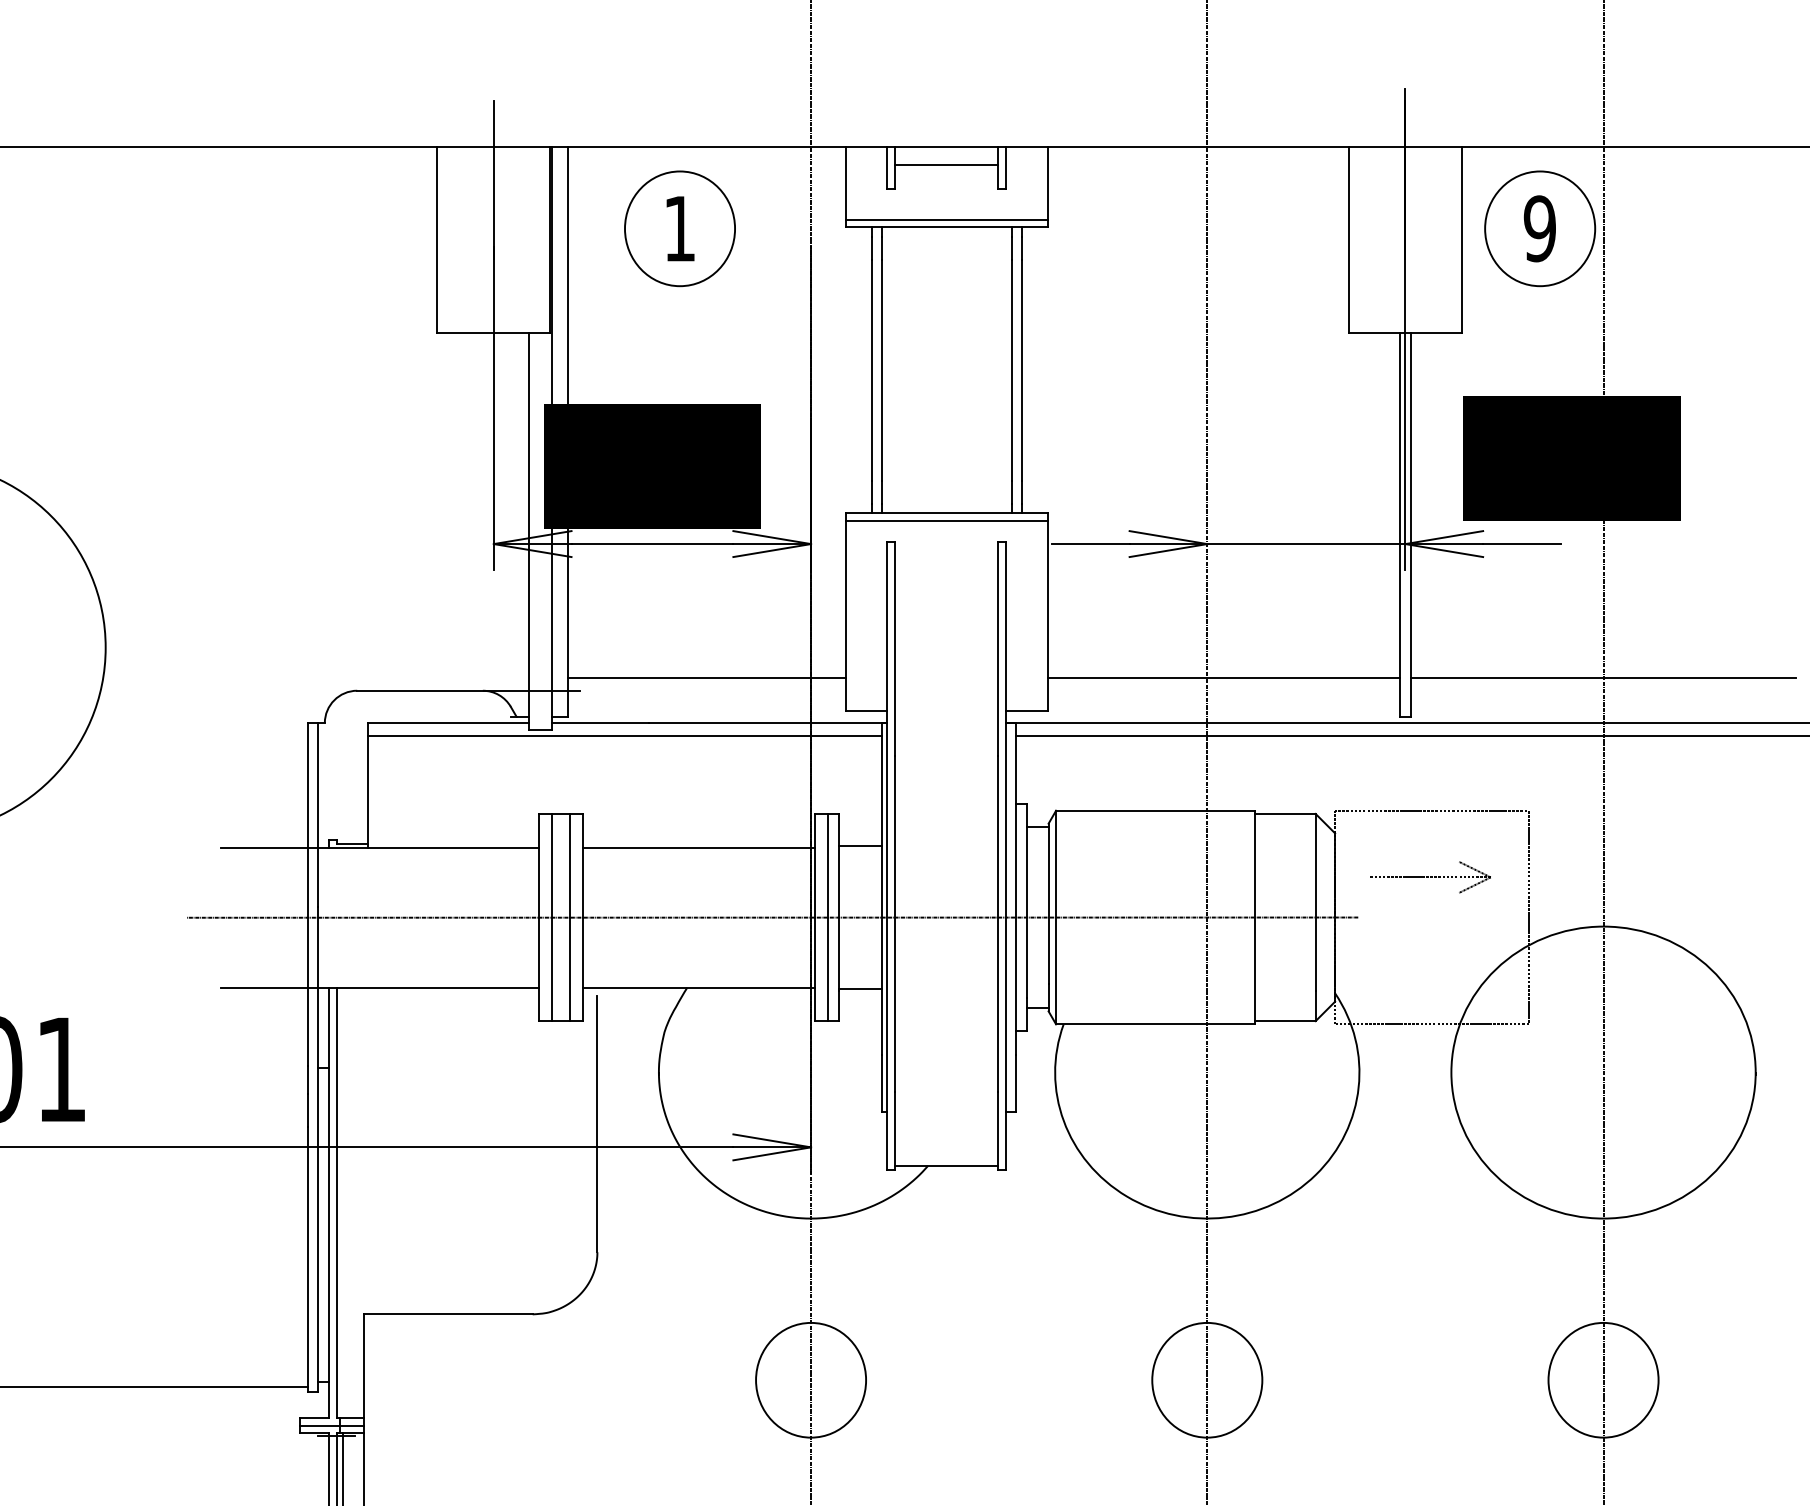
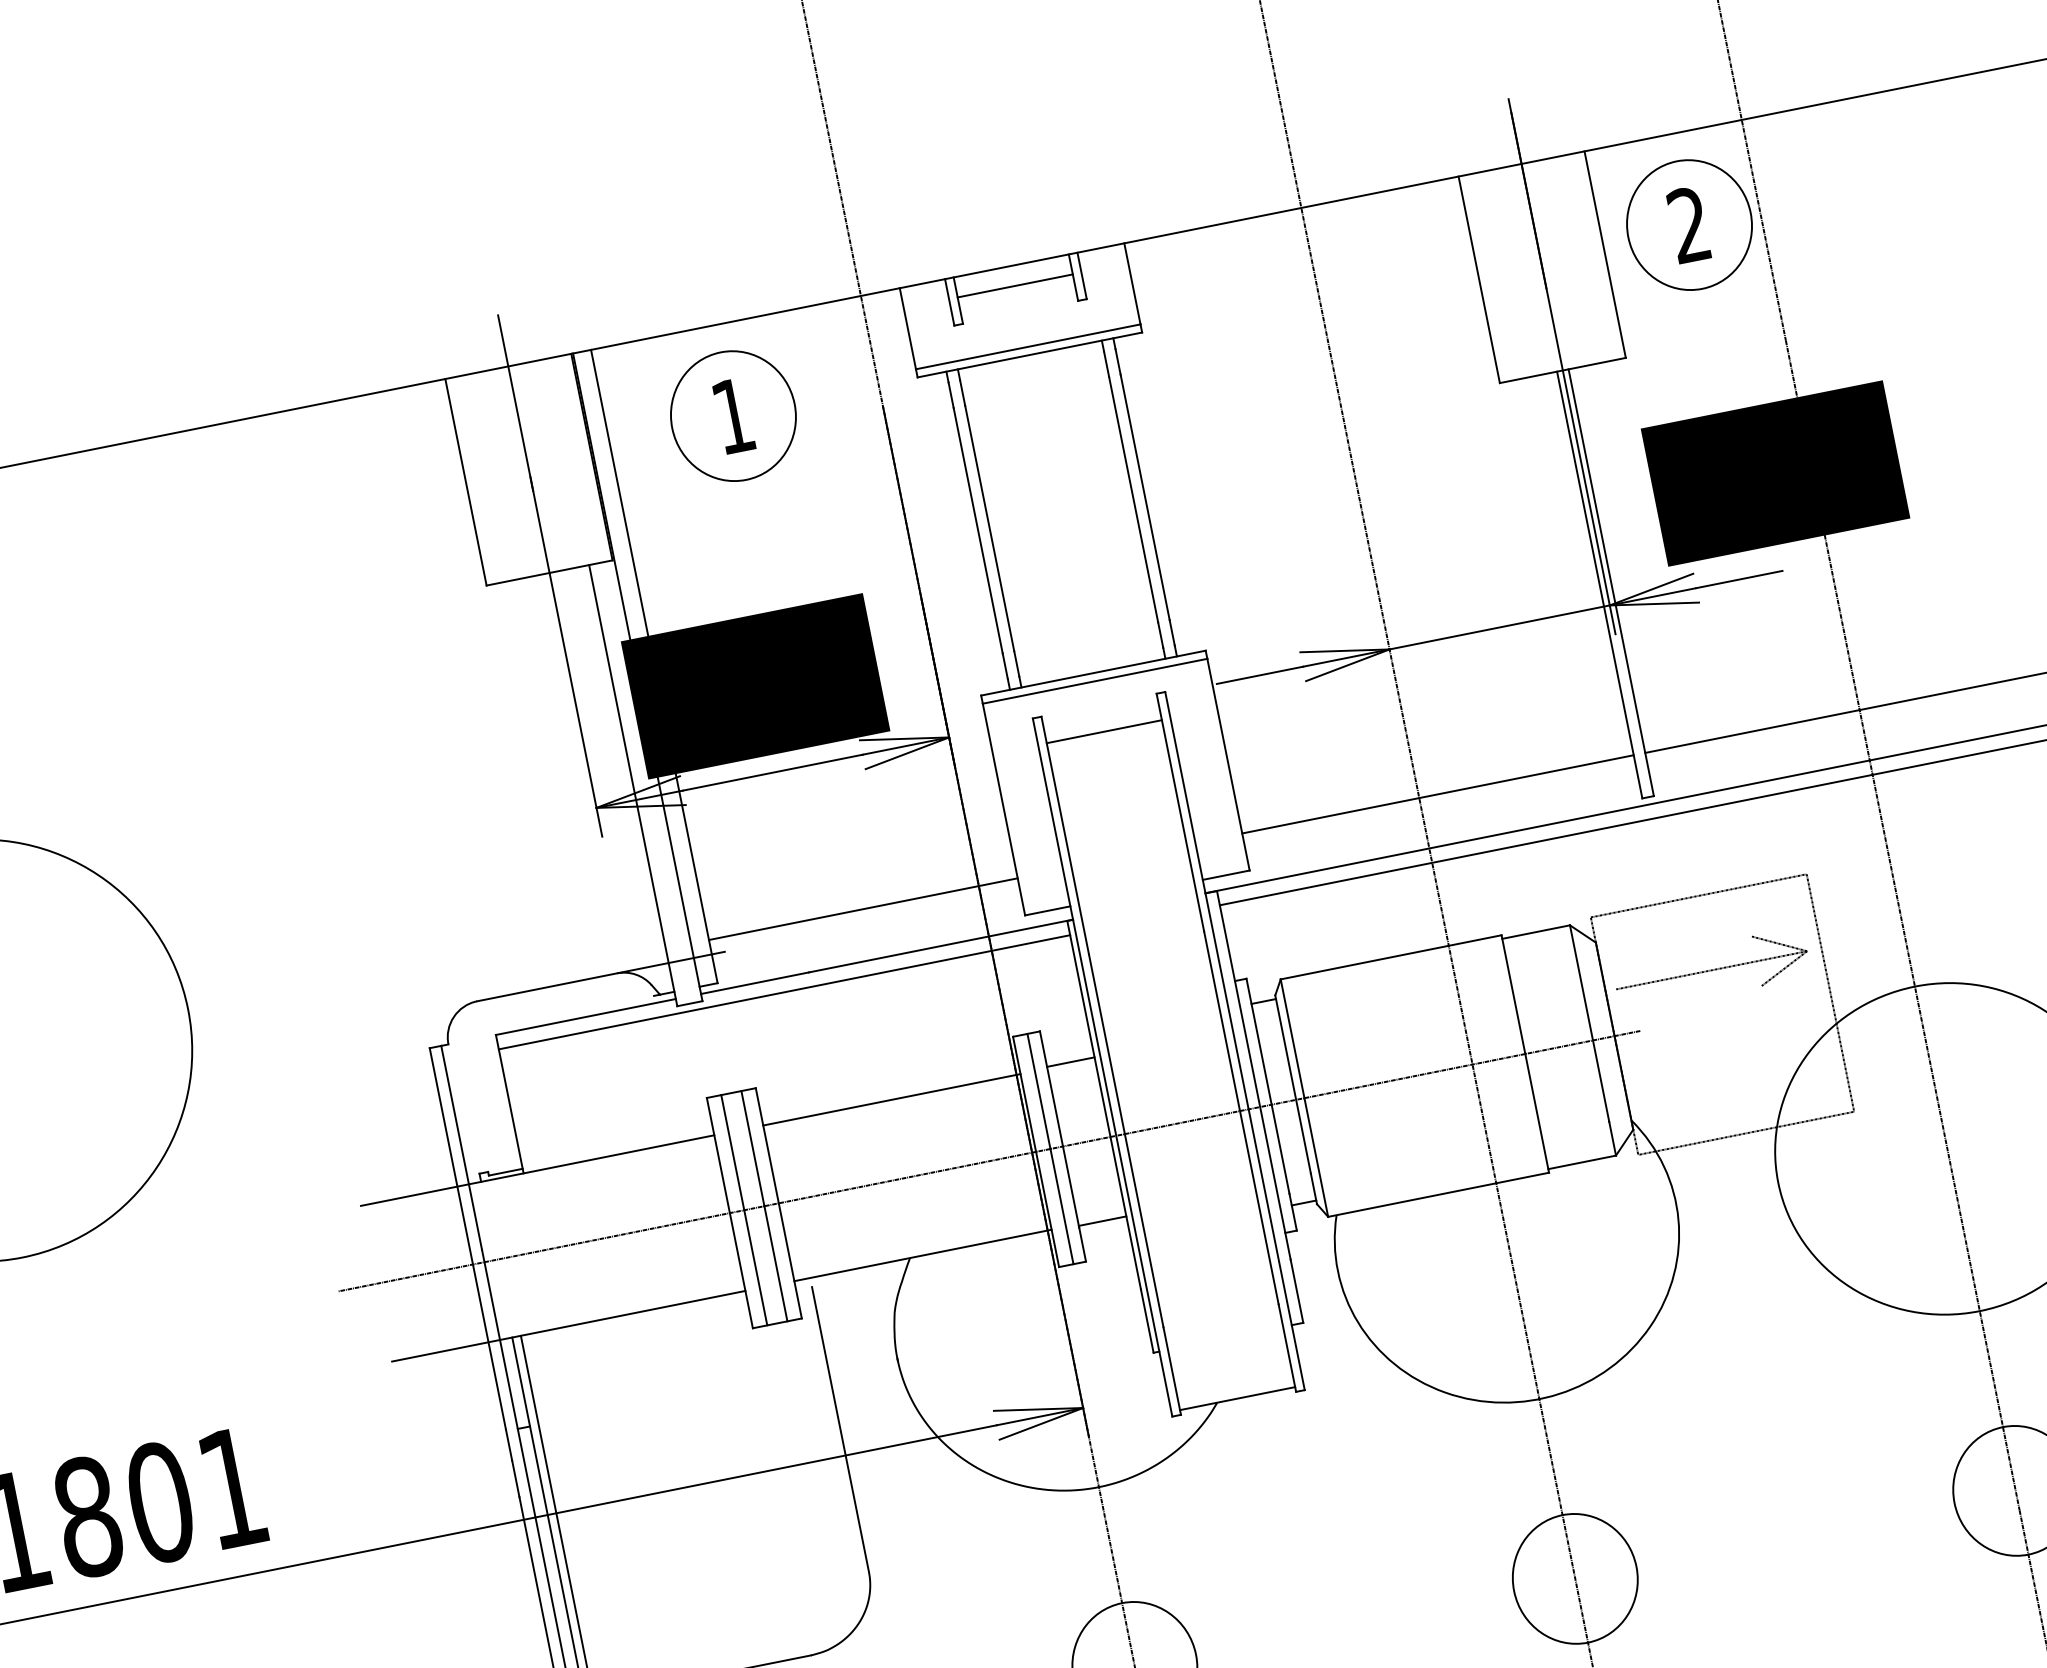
text: (1539, 228) -> (1688, 224), 9 -> 2
line: (946, 565) -> (1104, 731), added
part: (1430, 877) -> (1711, 970), size x1.43

